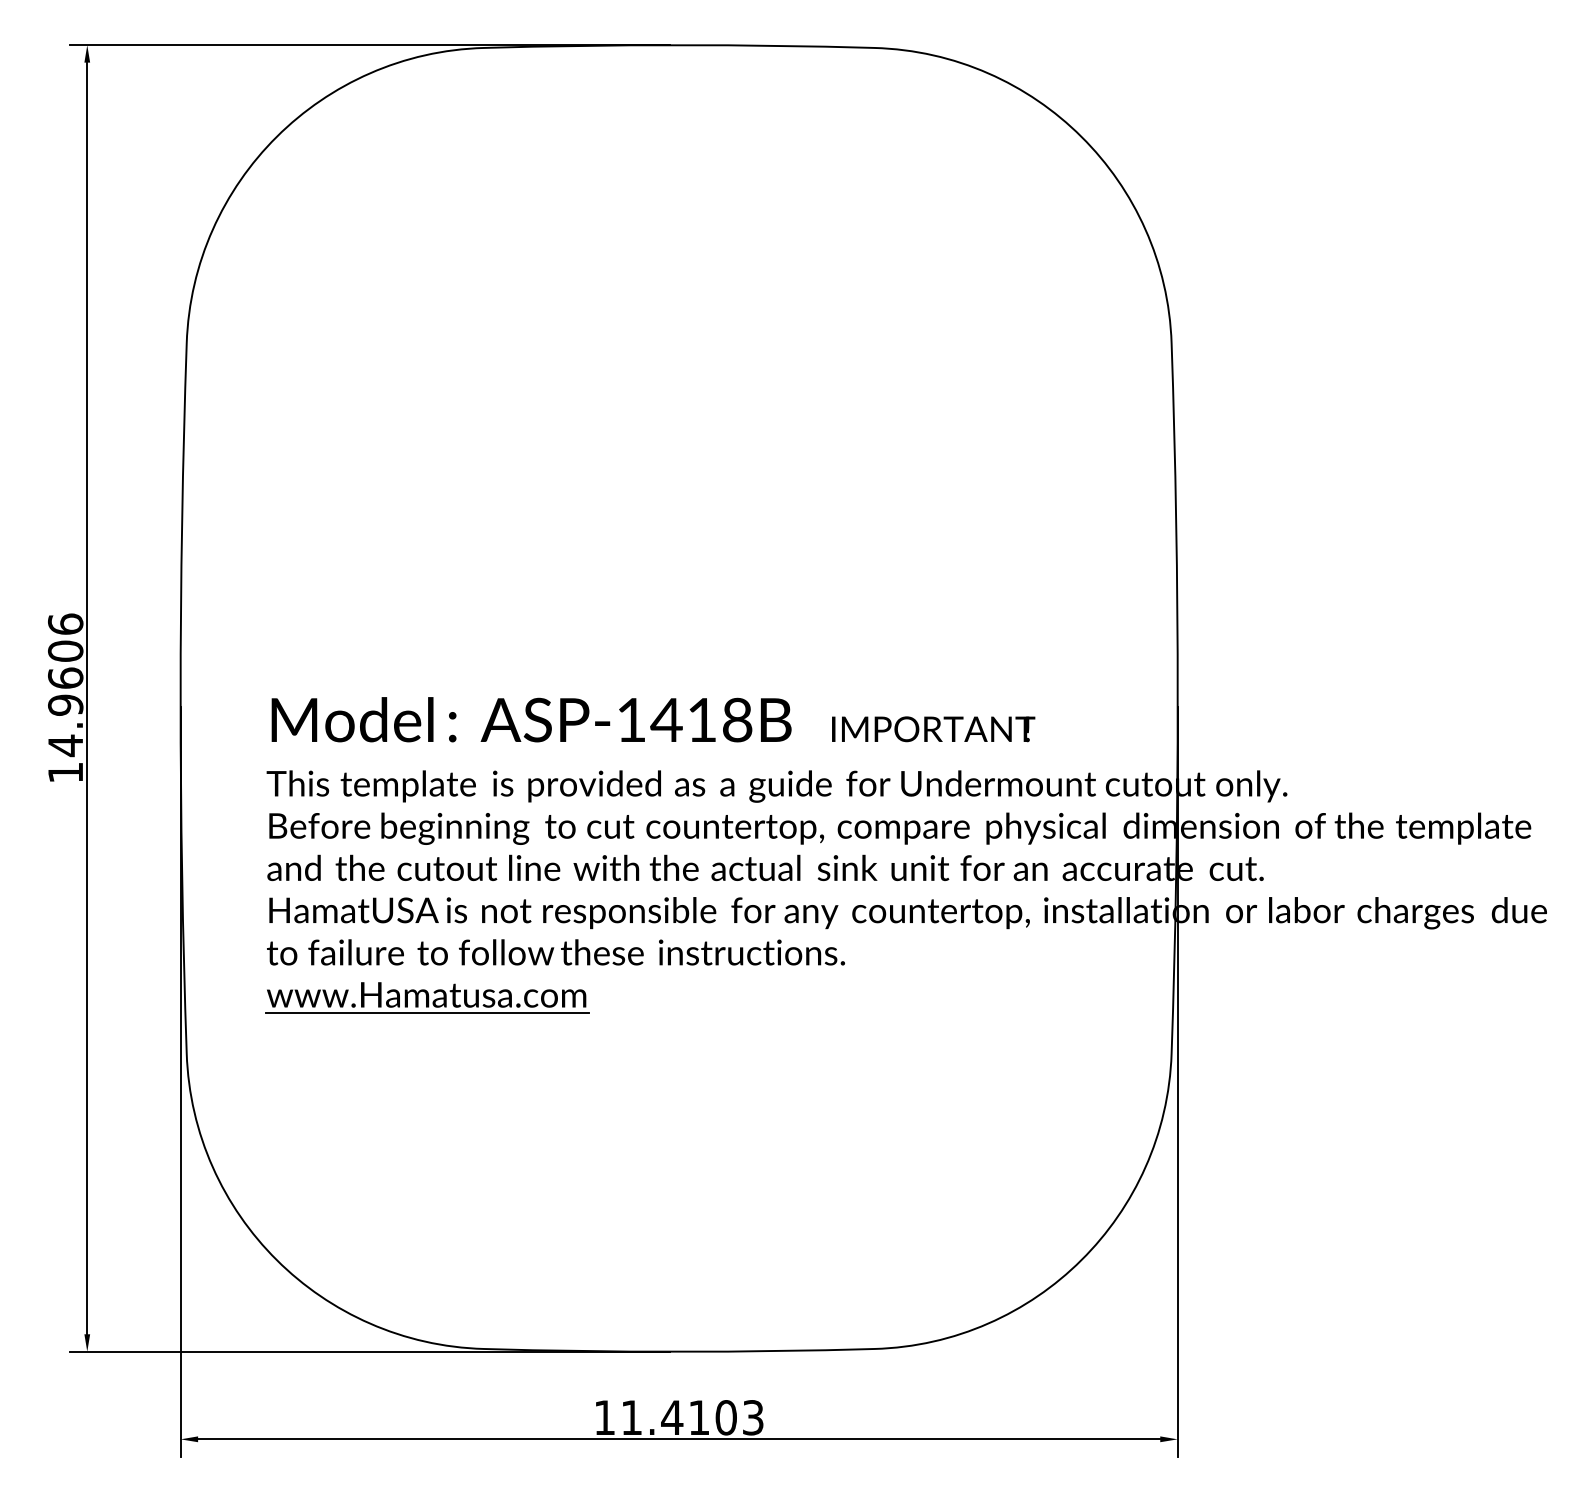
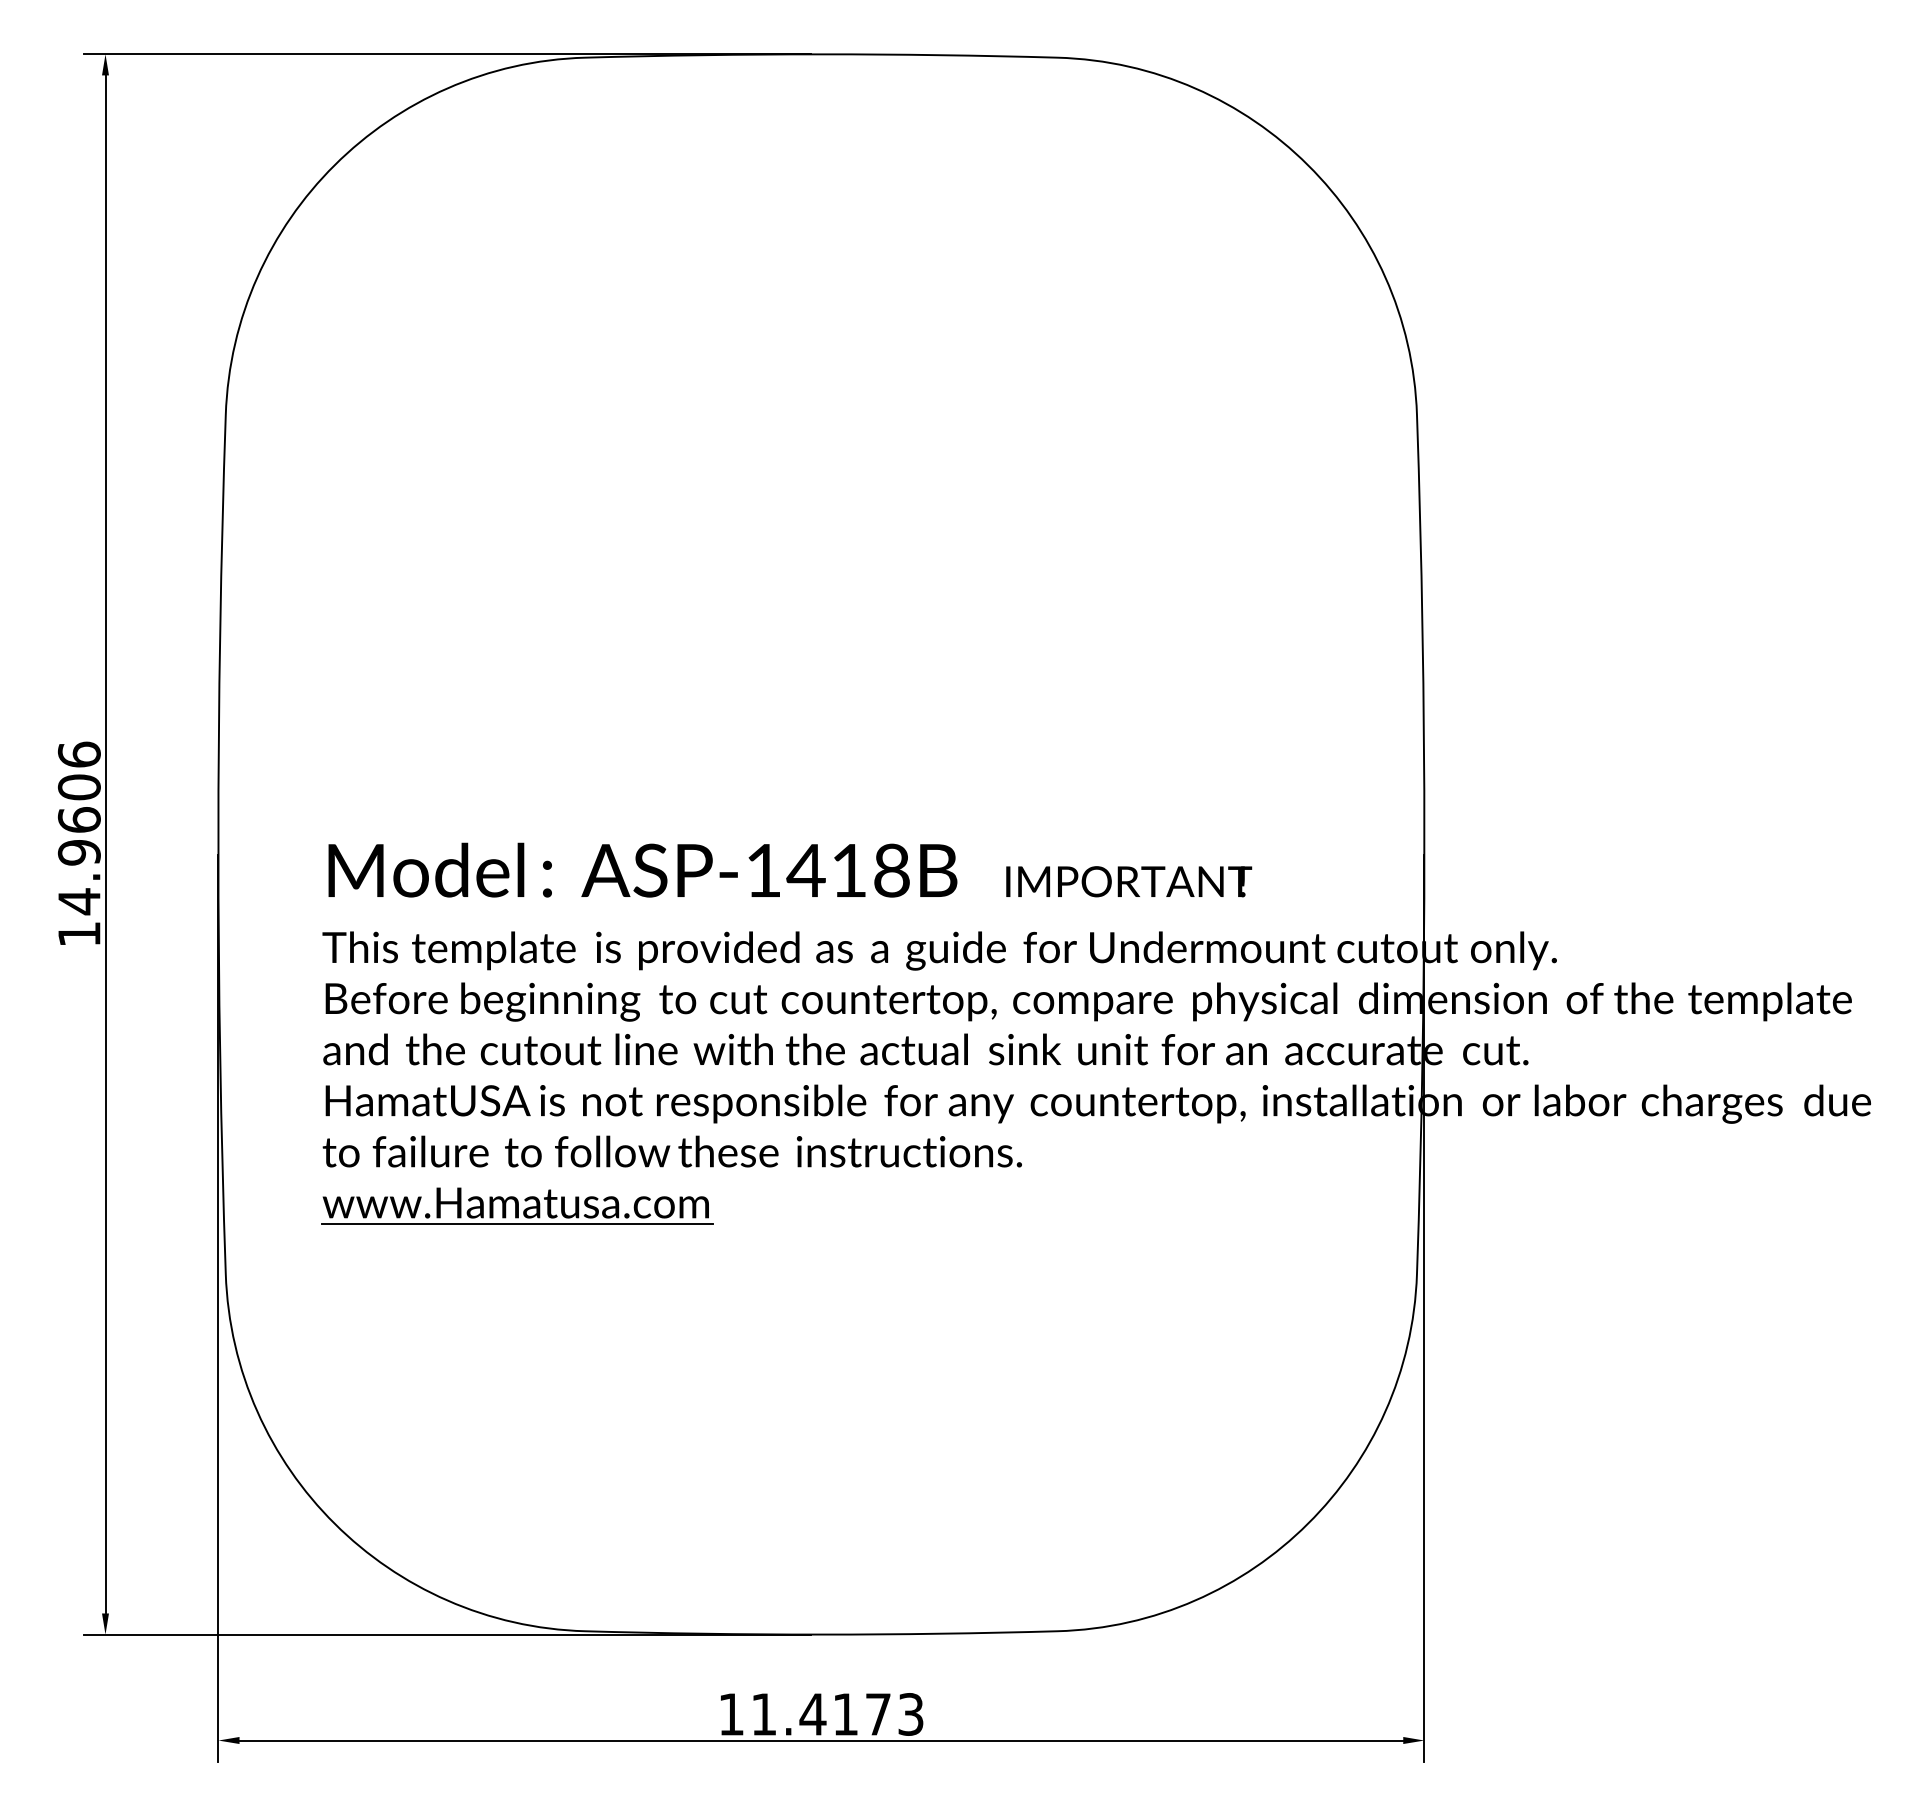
text: (726, 1417) -> (878, 1714), 11.4103 -> 11.4173

